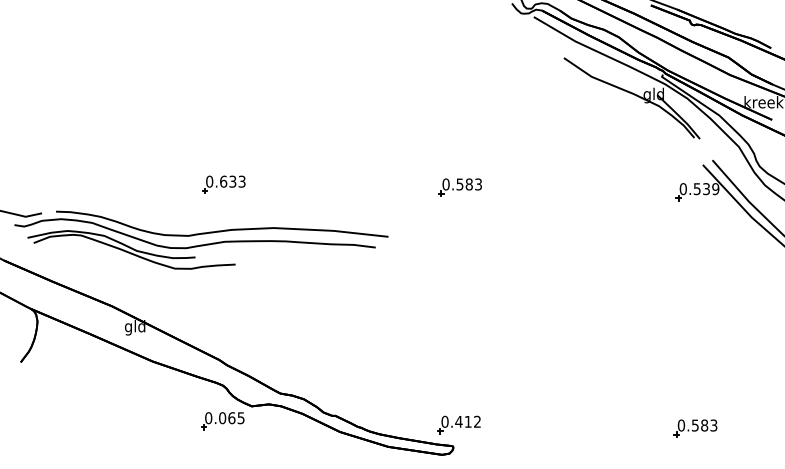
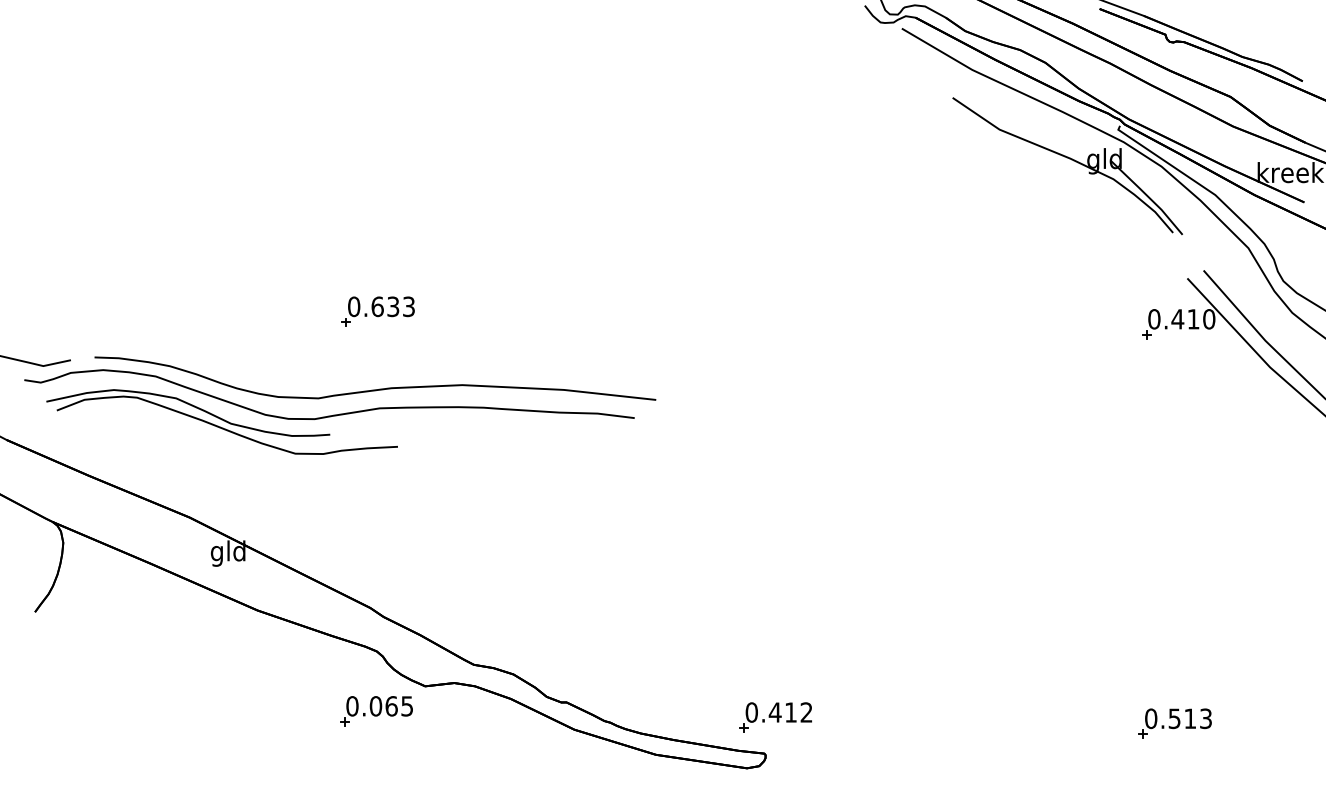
part: (459, 187) -> (776, 316), removed
text: (706, 189) -> (1193, 319), 0.539 -> 0.410
text: (704, 425) -> (1190, 718), 0.583 -> 0.513

